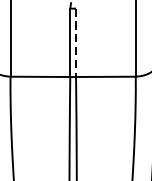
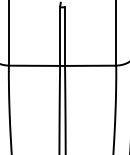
line: (76, 43) -> (65, 37), dashed -> solid

